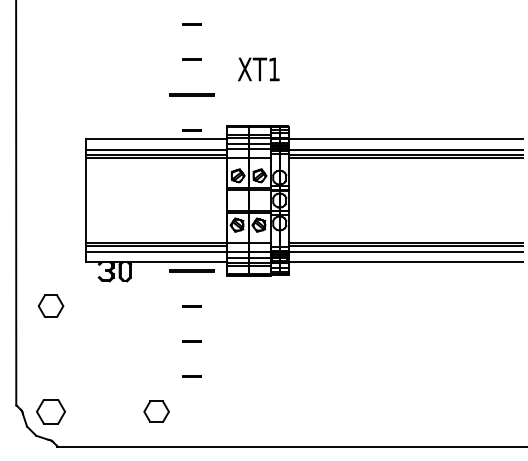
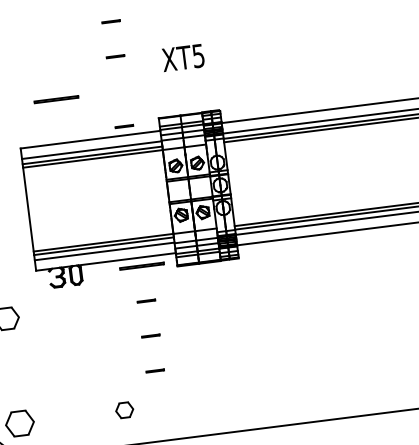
text: (273, 69) -> (197, 56), XT1 -> XT5
line: (191, 94) -> (56, 99), moved
part: (156, 411) -> (124, 410), size x0.7

